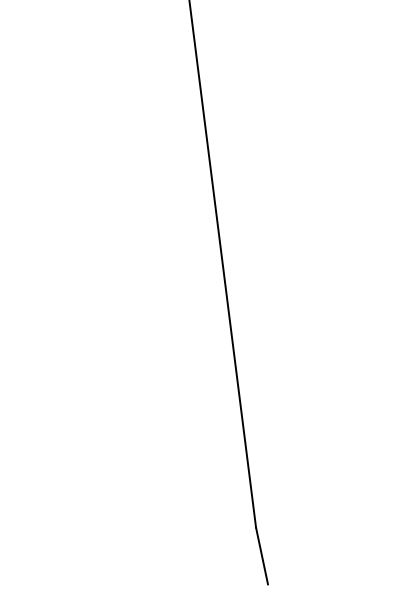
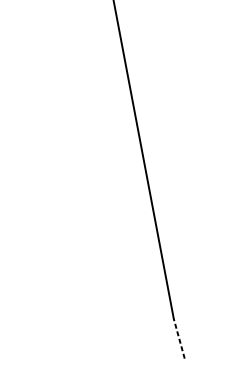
line: (261, 555) -> (178, 338), solid -> dashed

